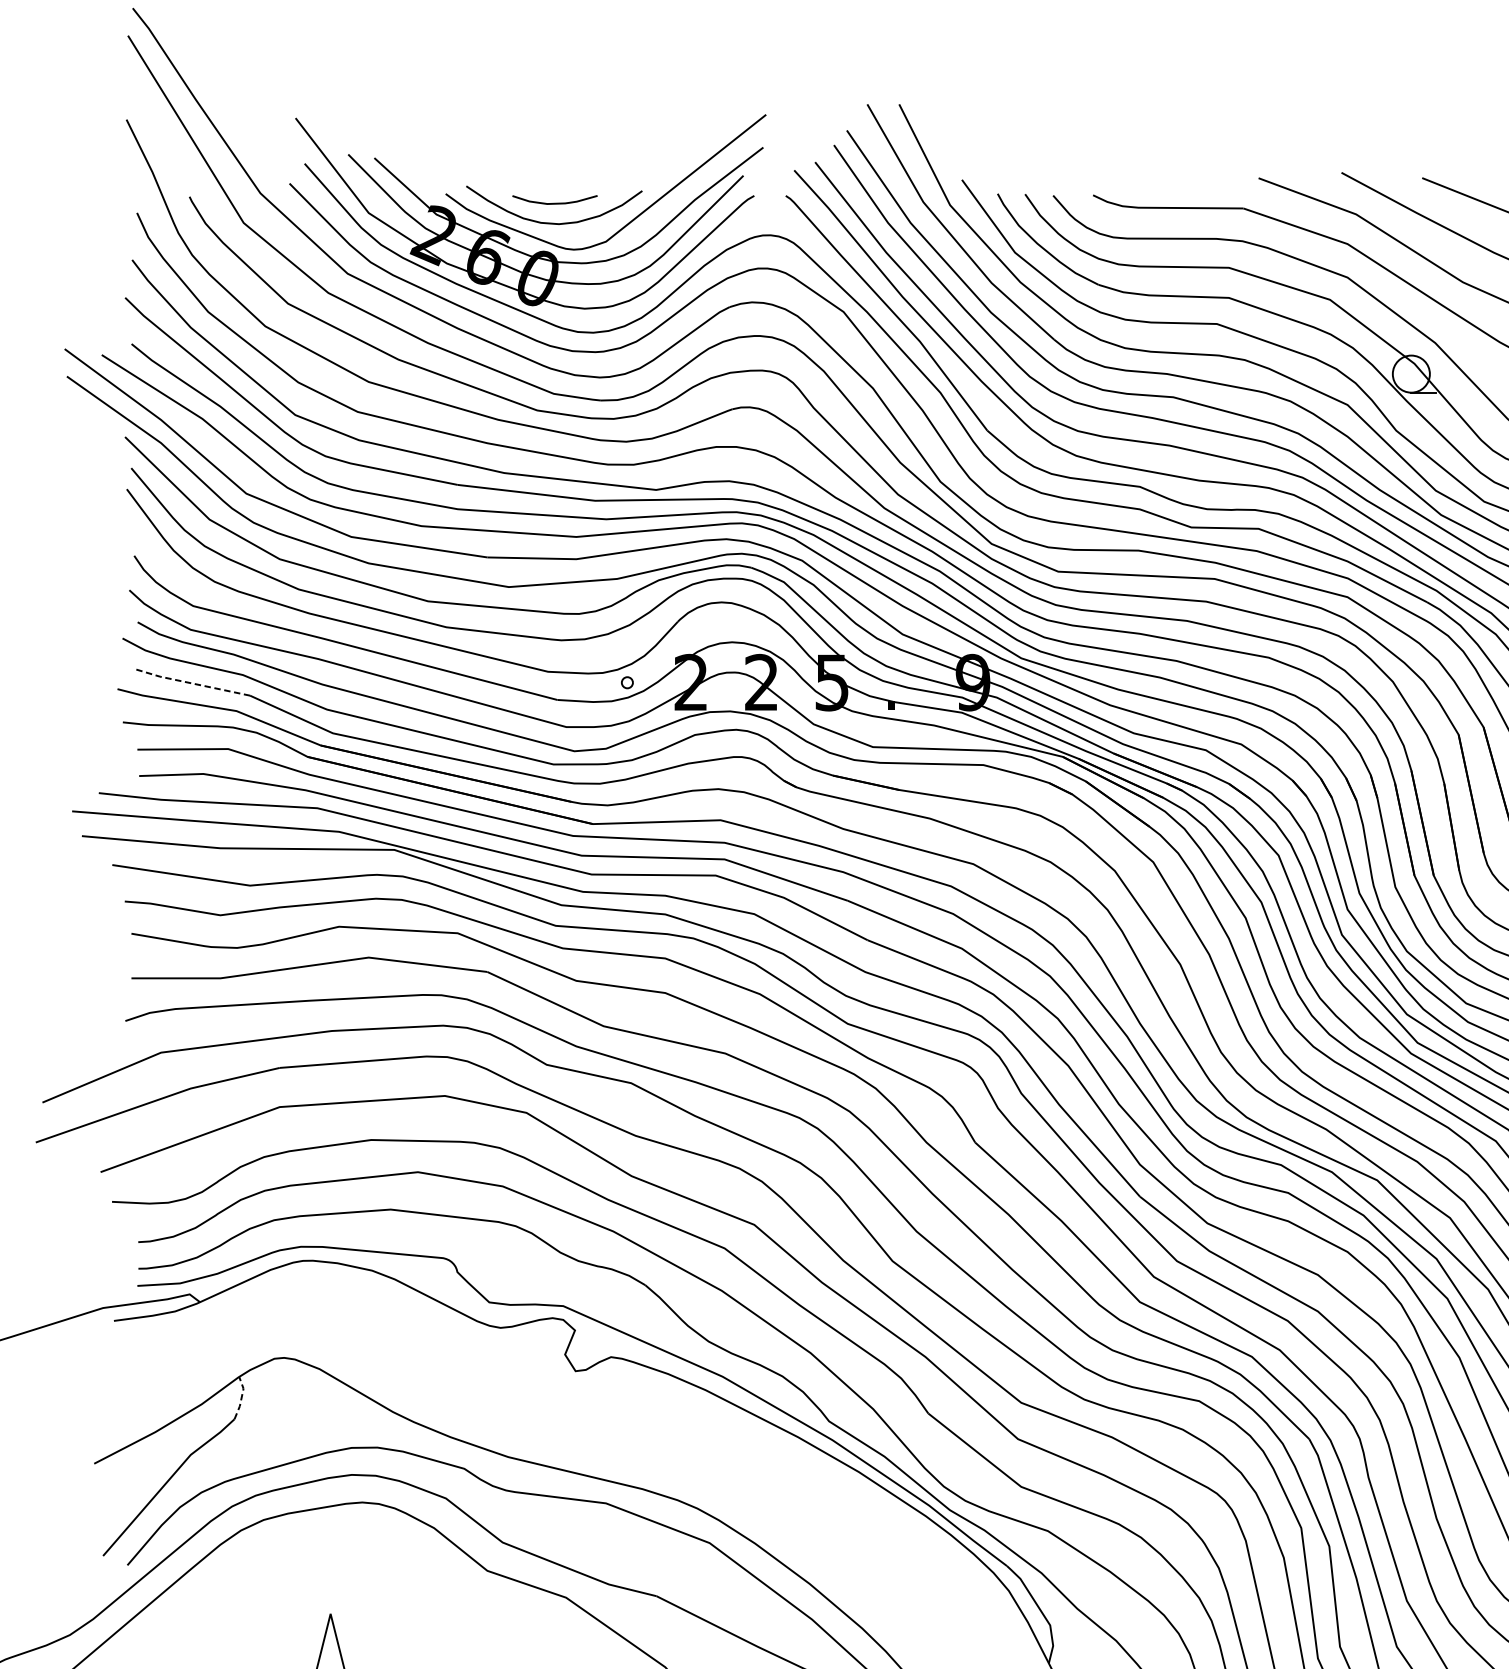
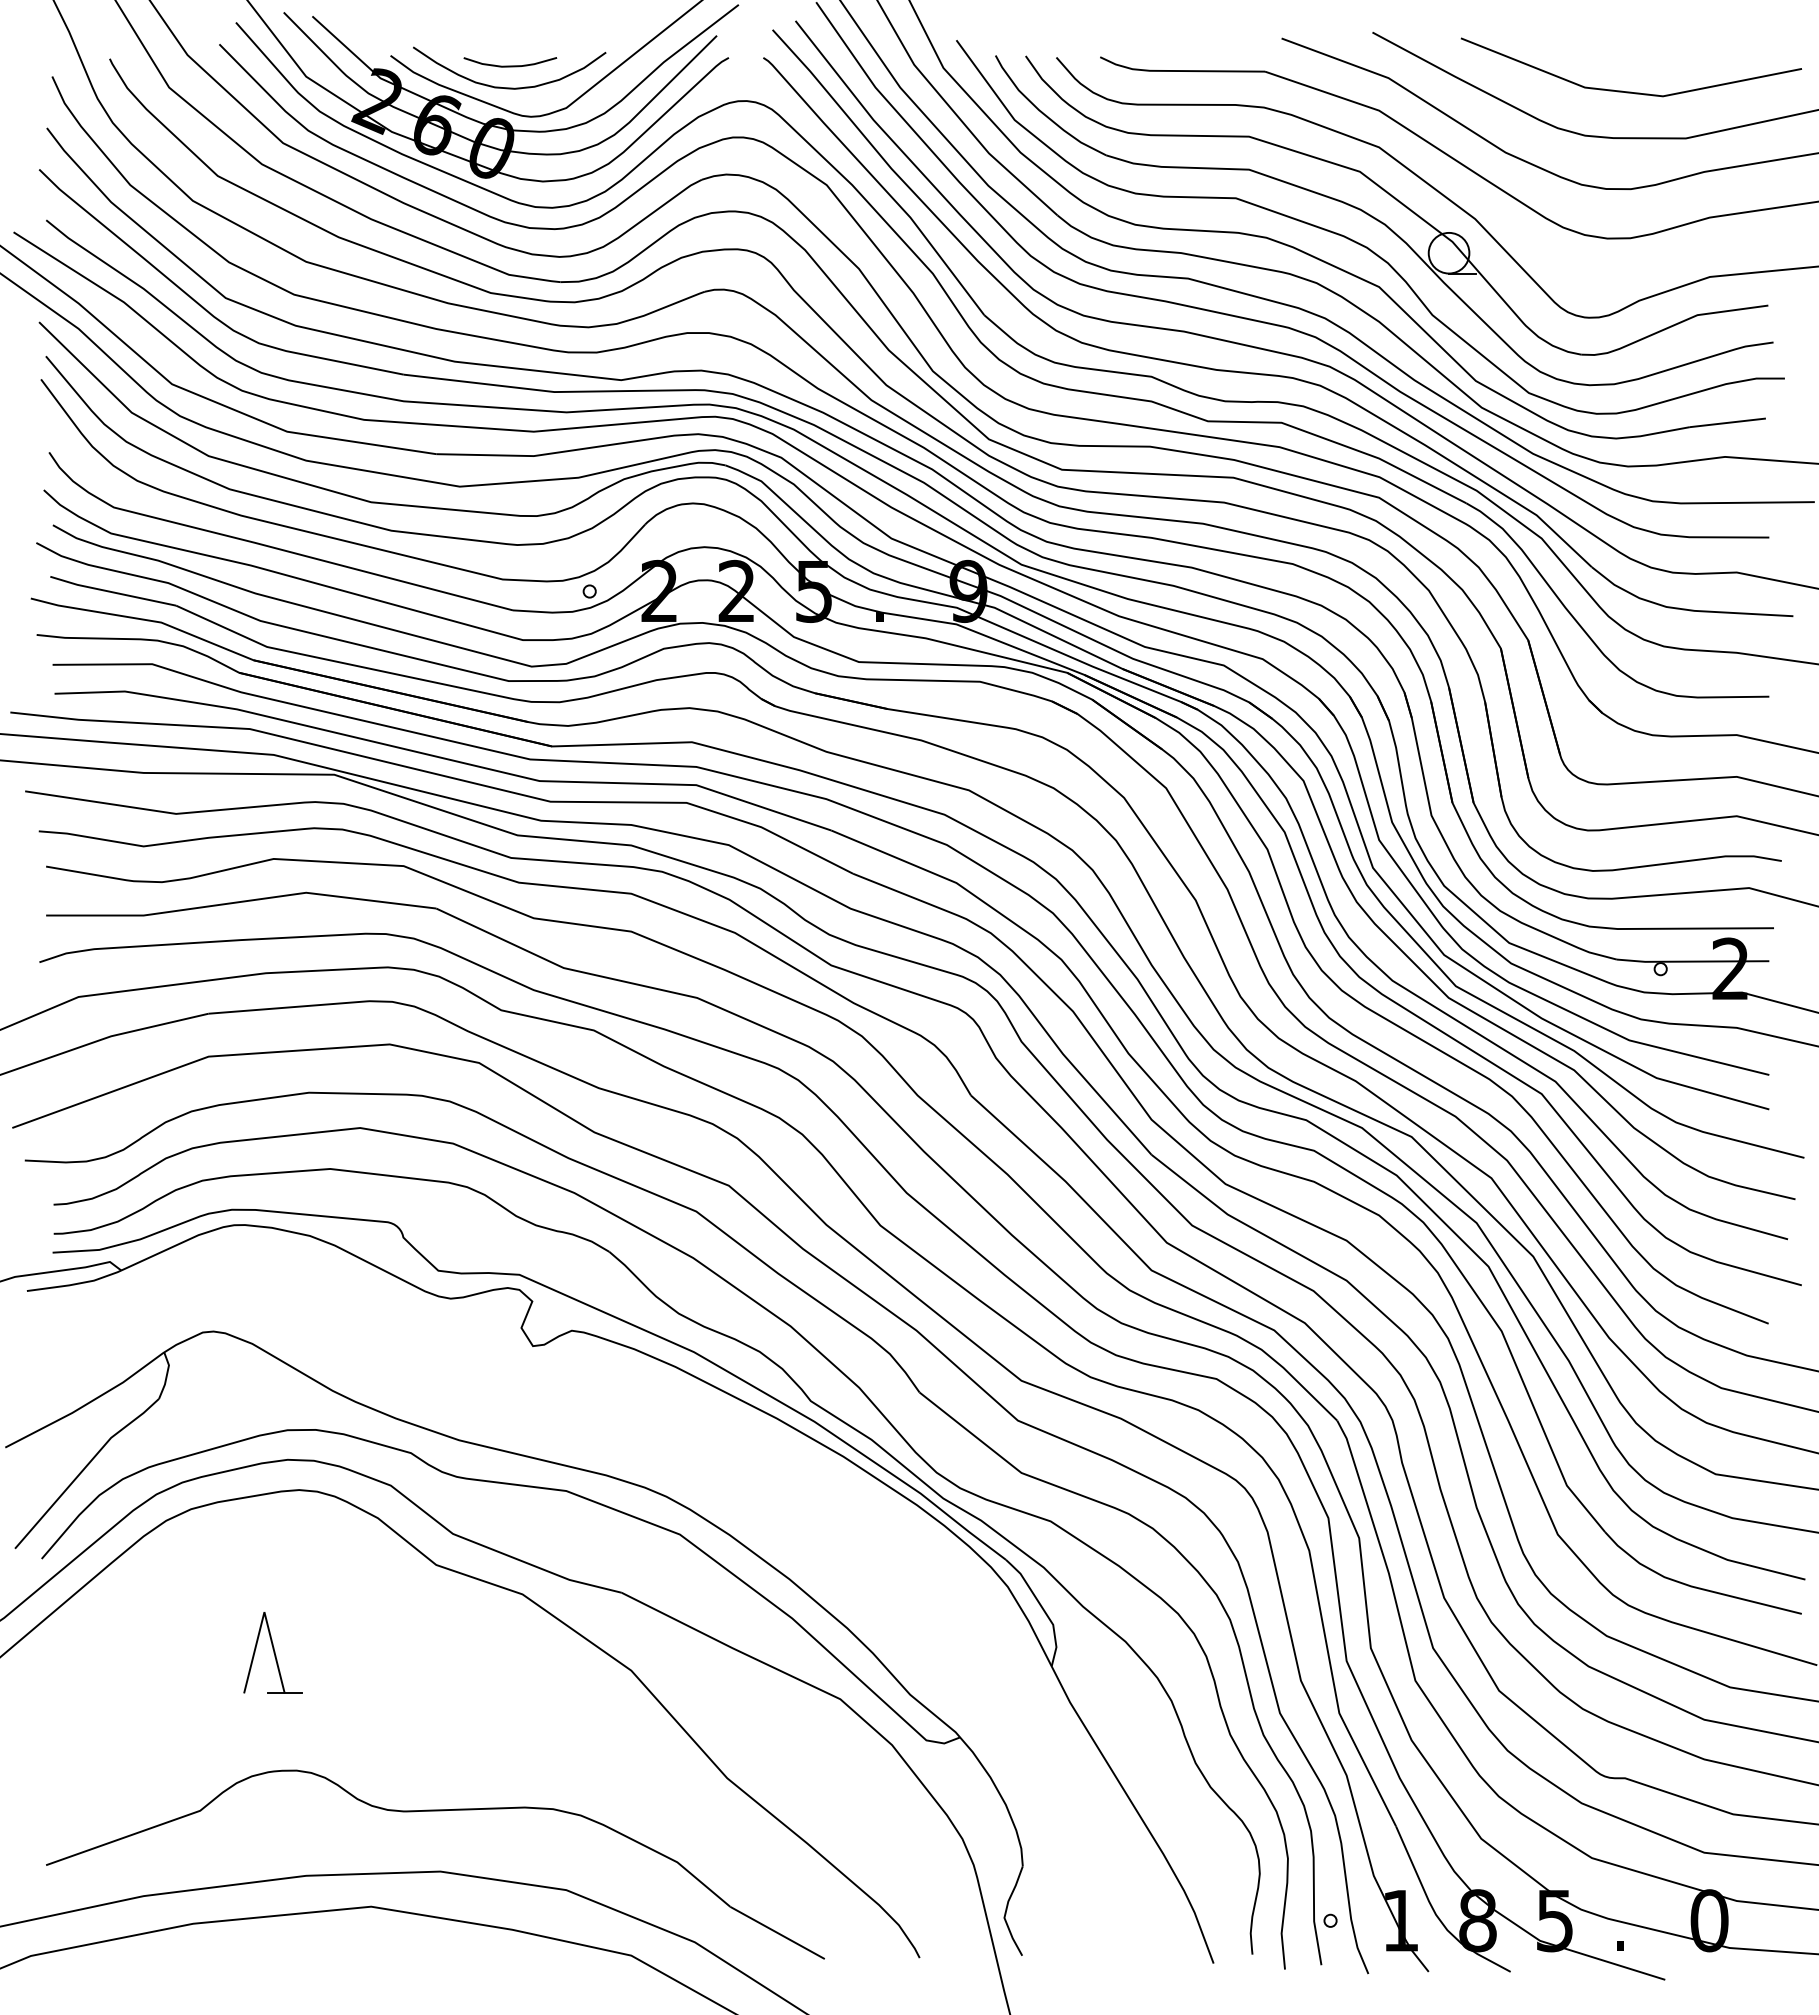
line: (191, 683) -> (111, 592), dashed -> solid
line: (241, 1397) -> (166, 1375), dashed -> solid

